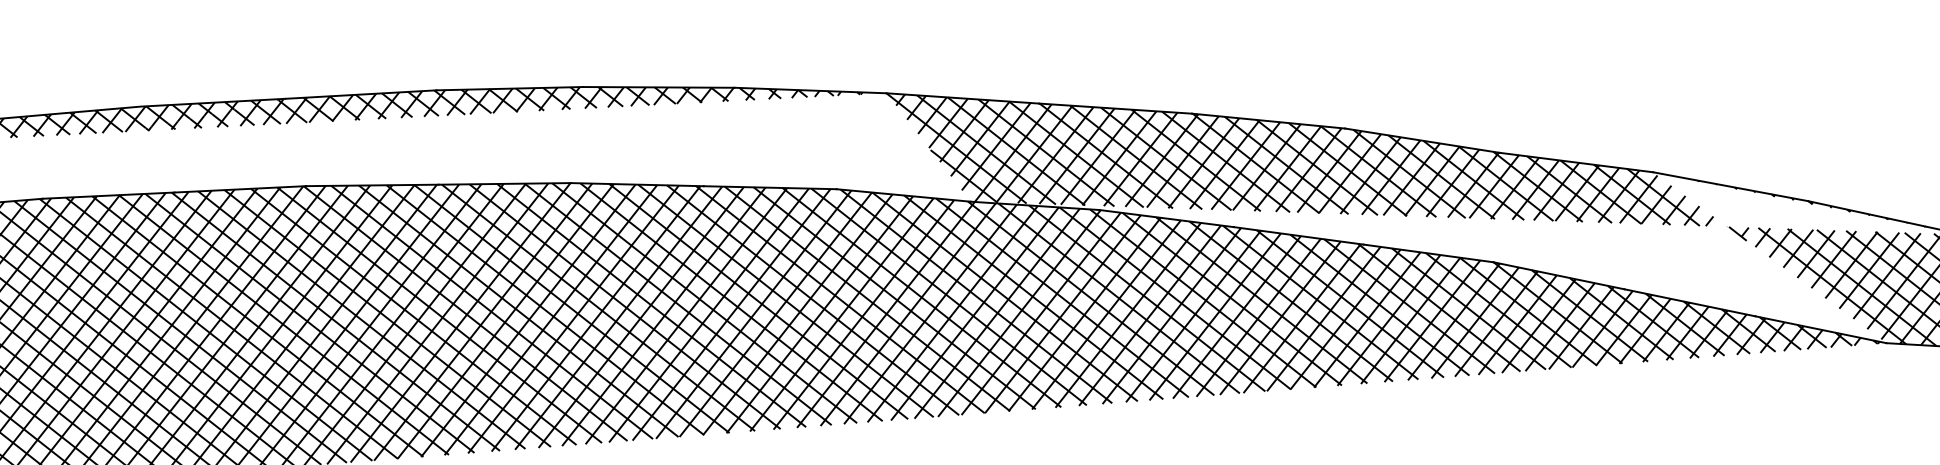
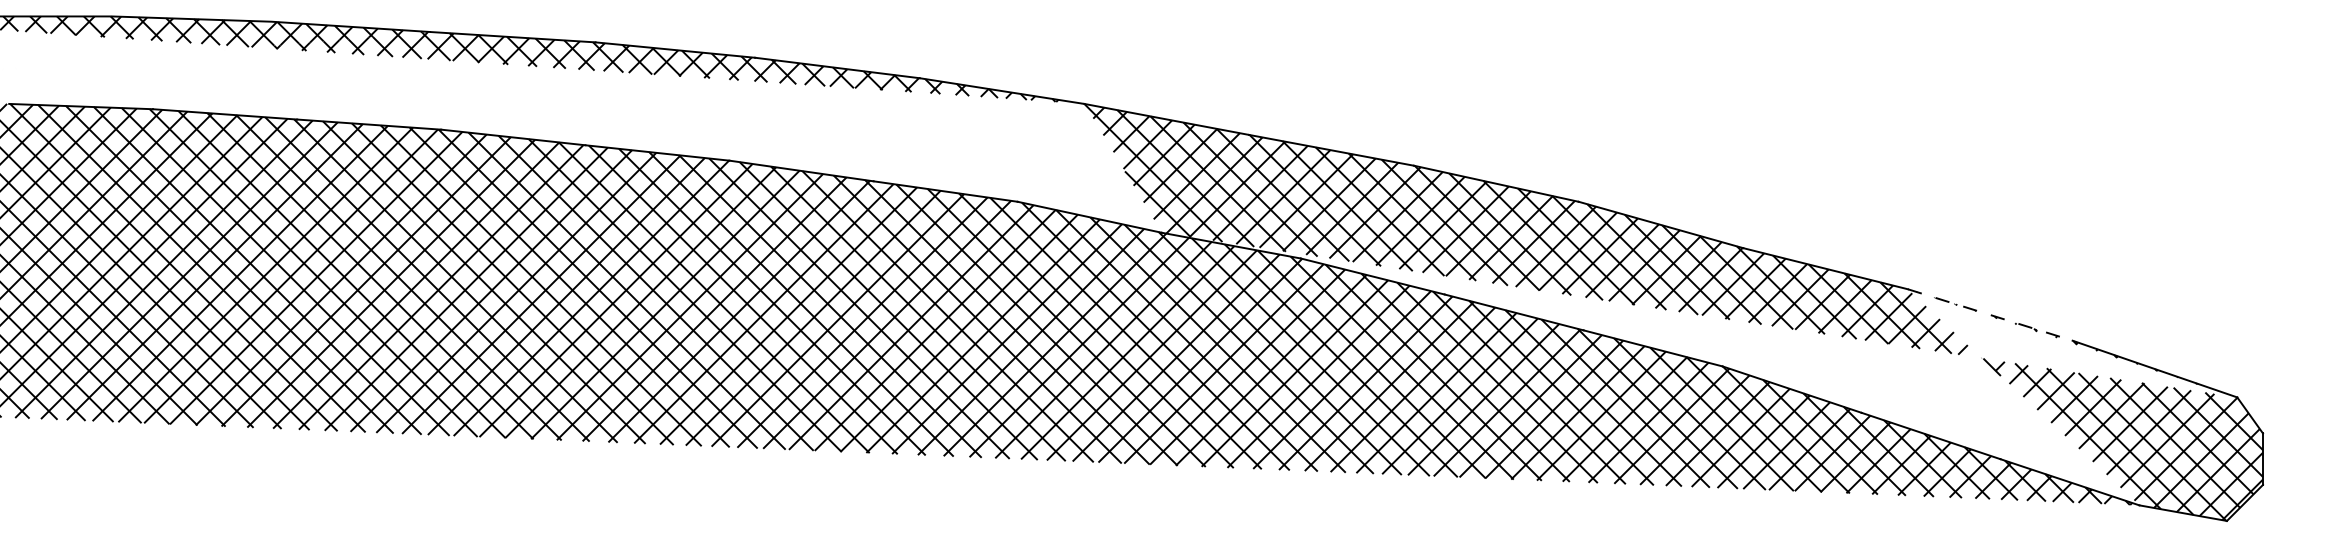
line: (1730, 187) -> (1990, 315), solid -> dashed

